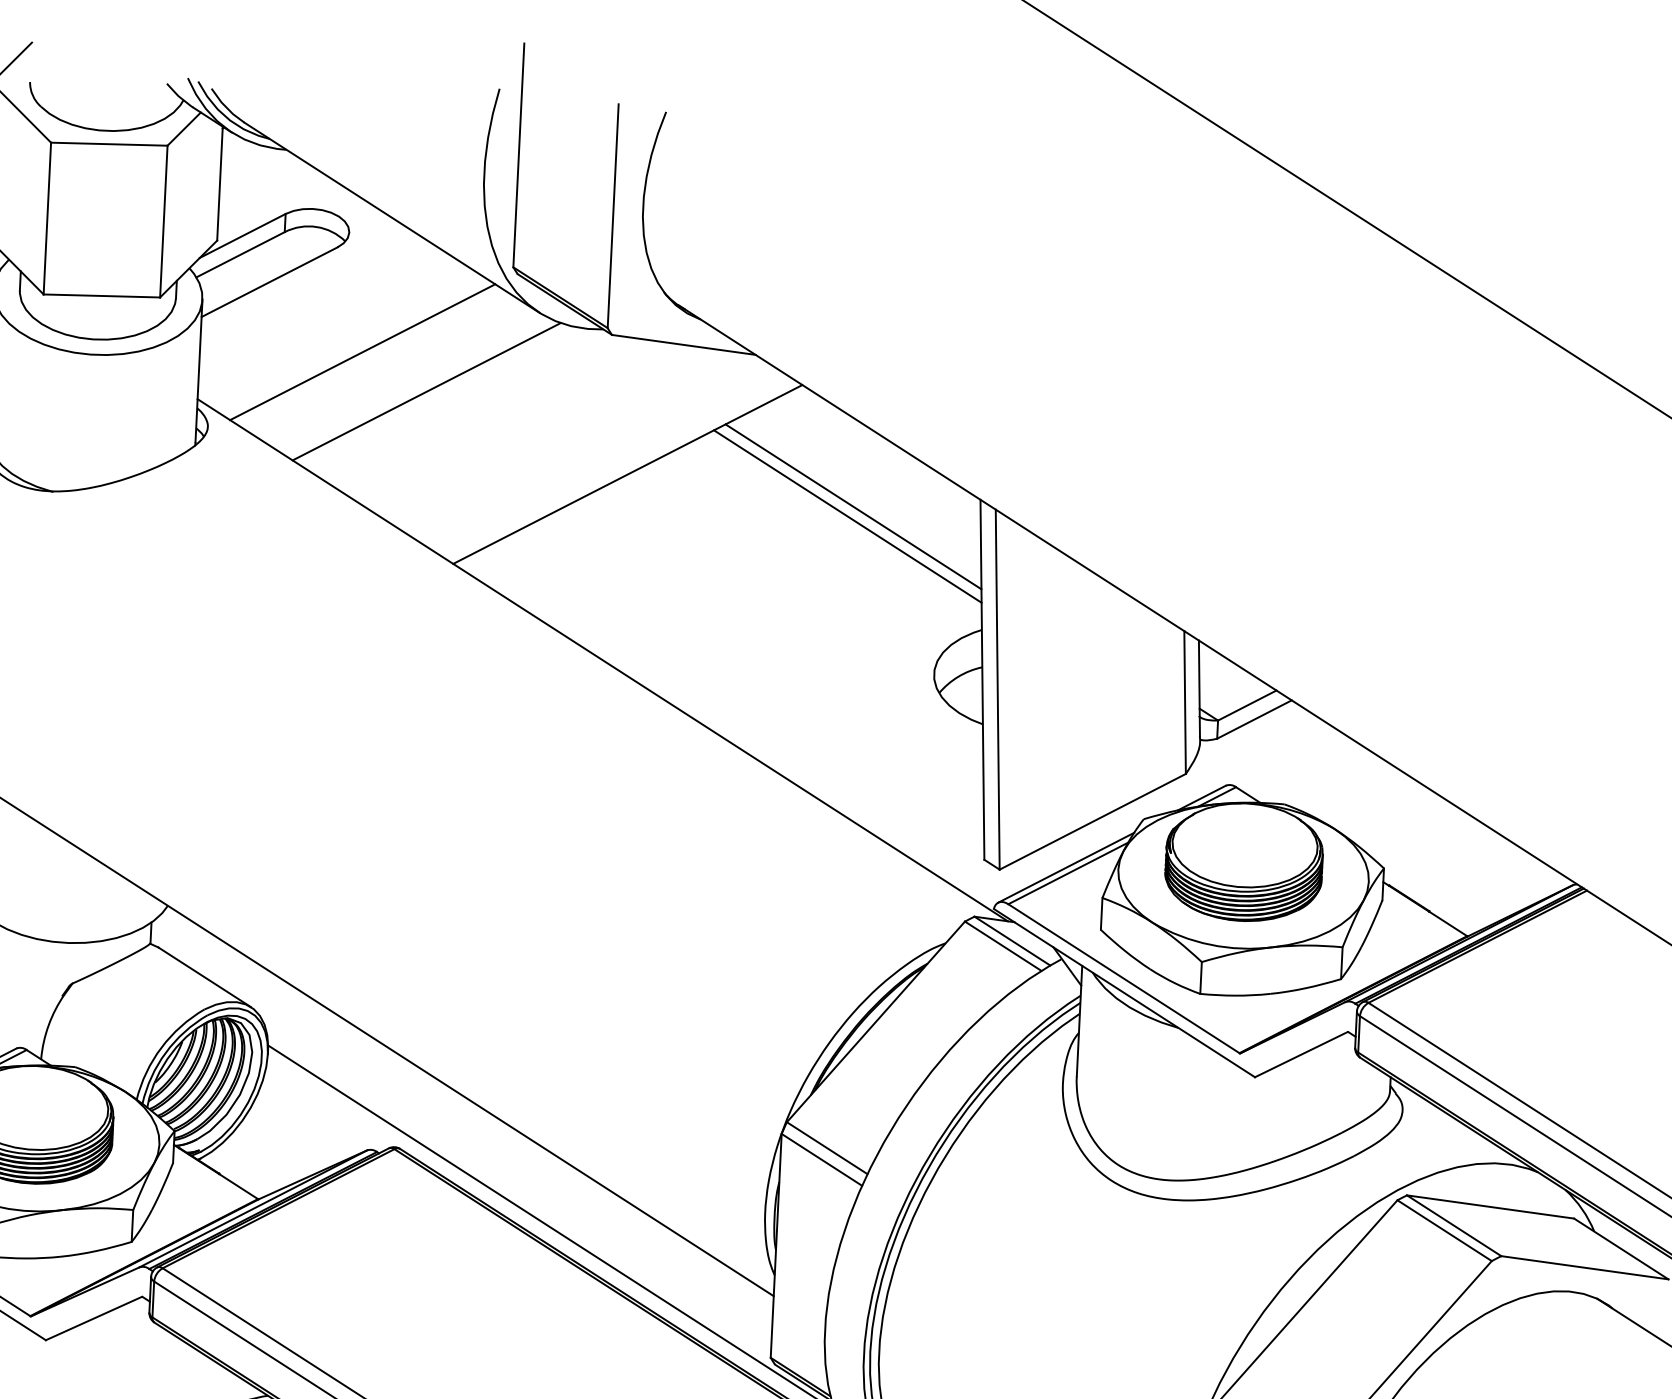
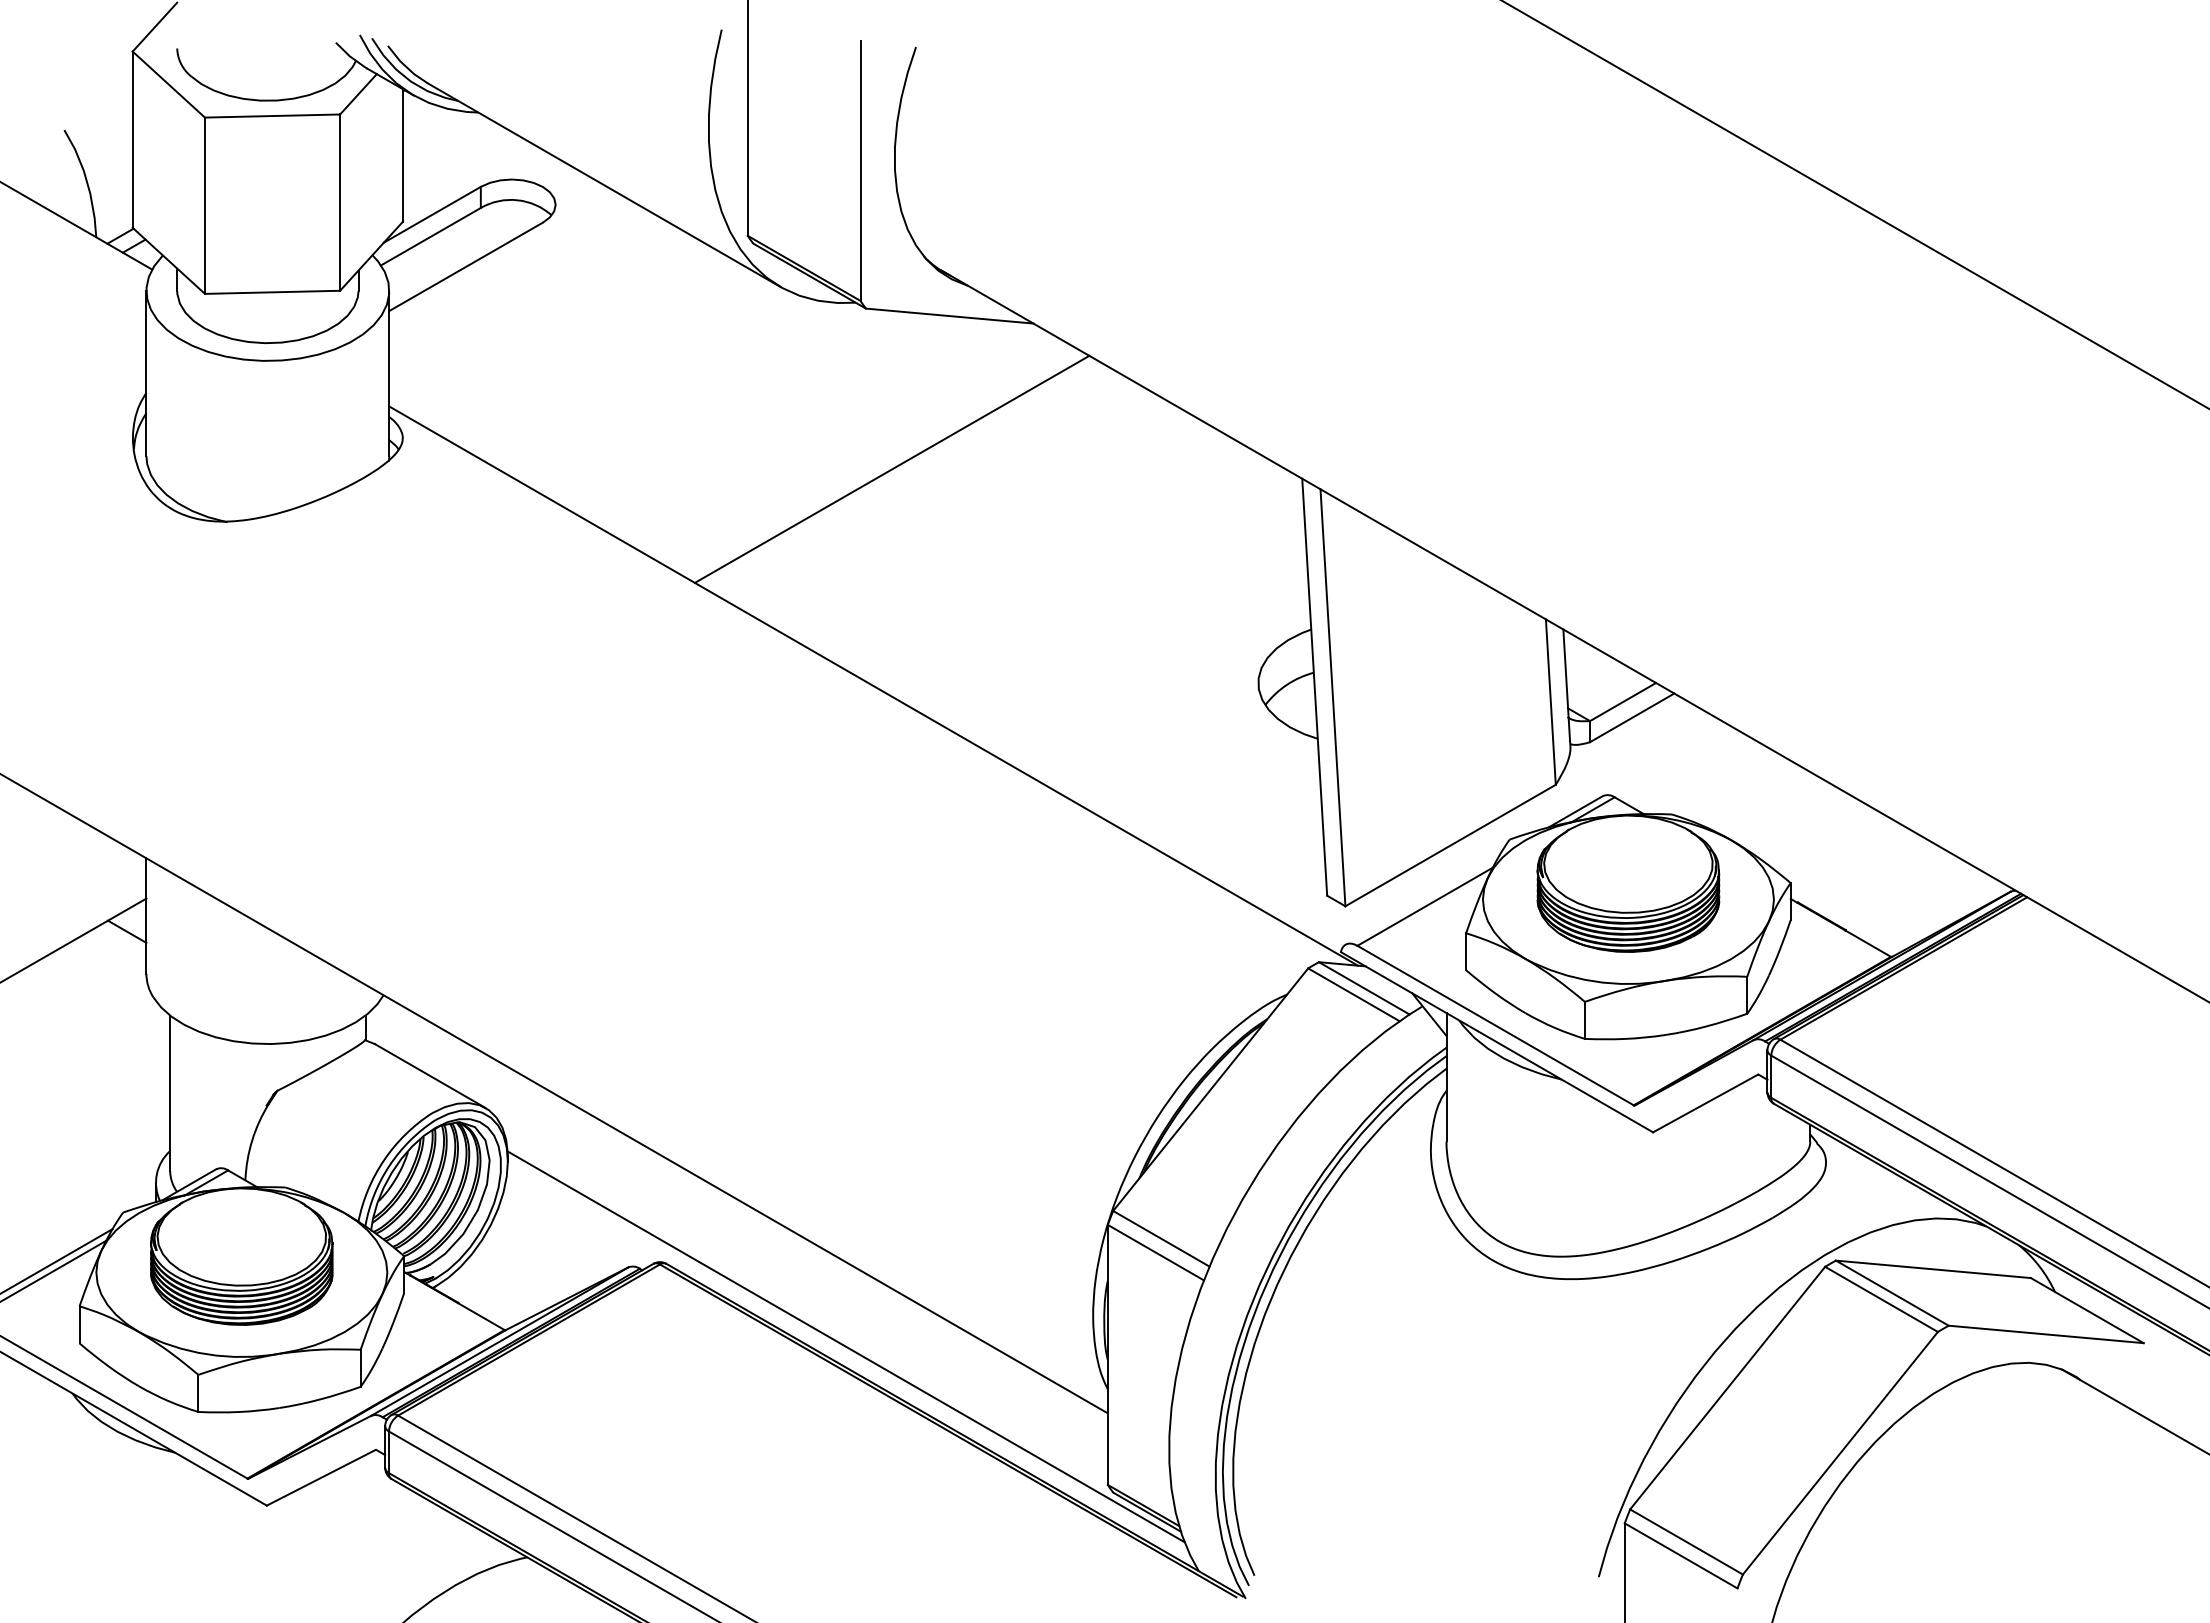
line: (362, 352) -> (577, 342), removed
line: (425, 391) -> (653, 384), removed
line: (853, 506) -> (1155, 493), removed
line: (847, 516) -> (1149, 505), removed
line: (1066, 867) -> (1422, 899), removed

